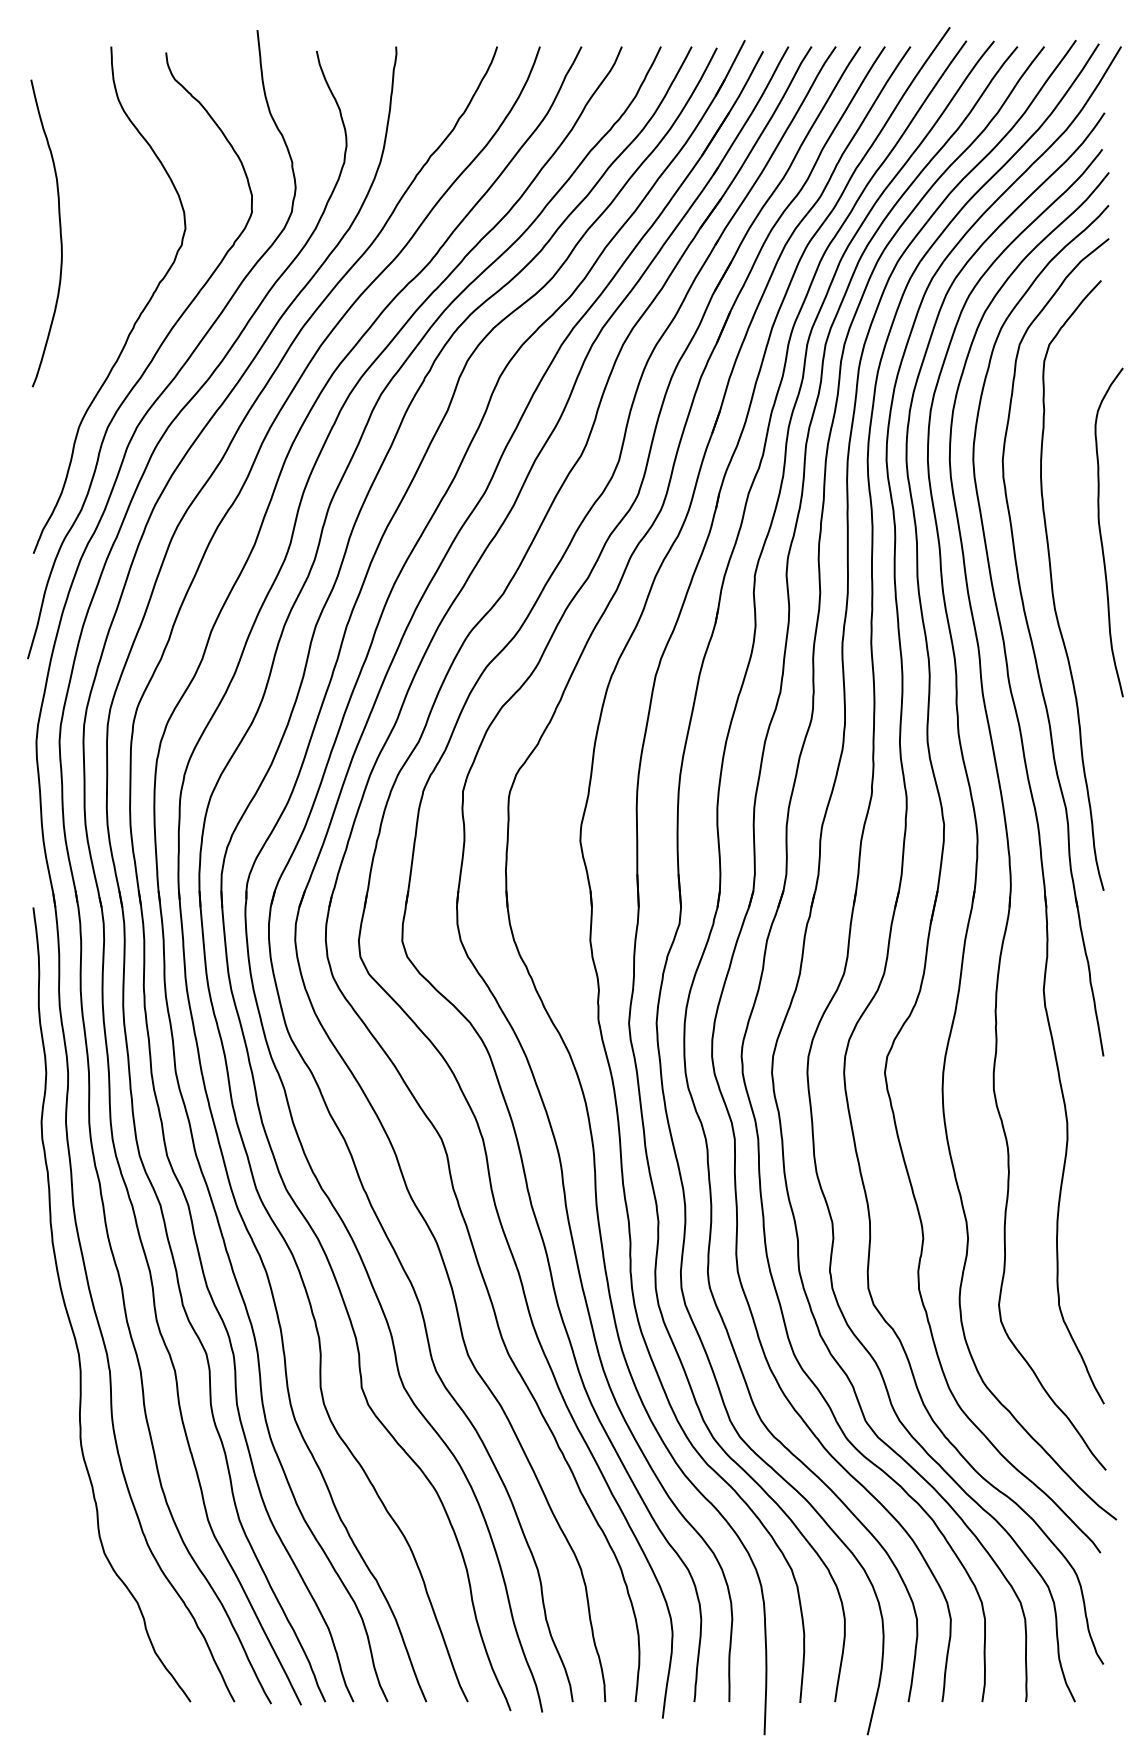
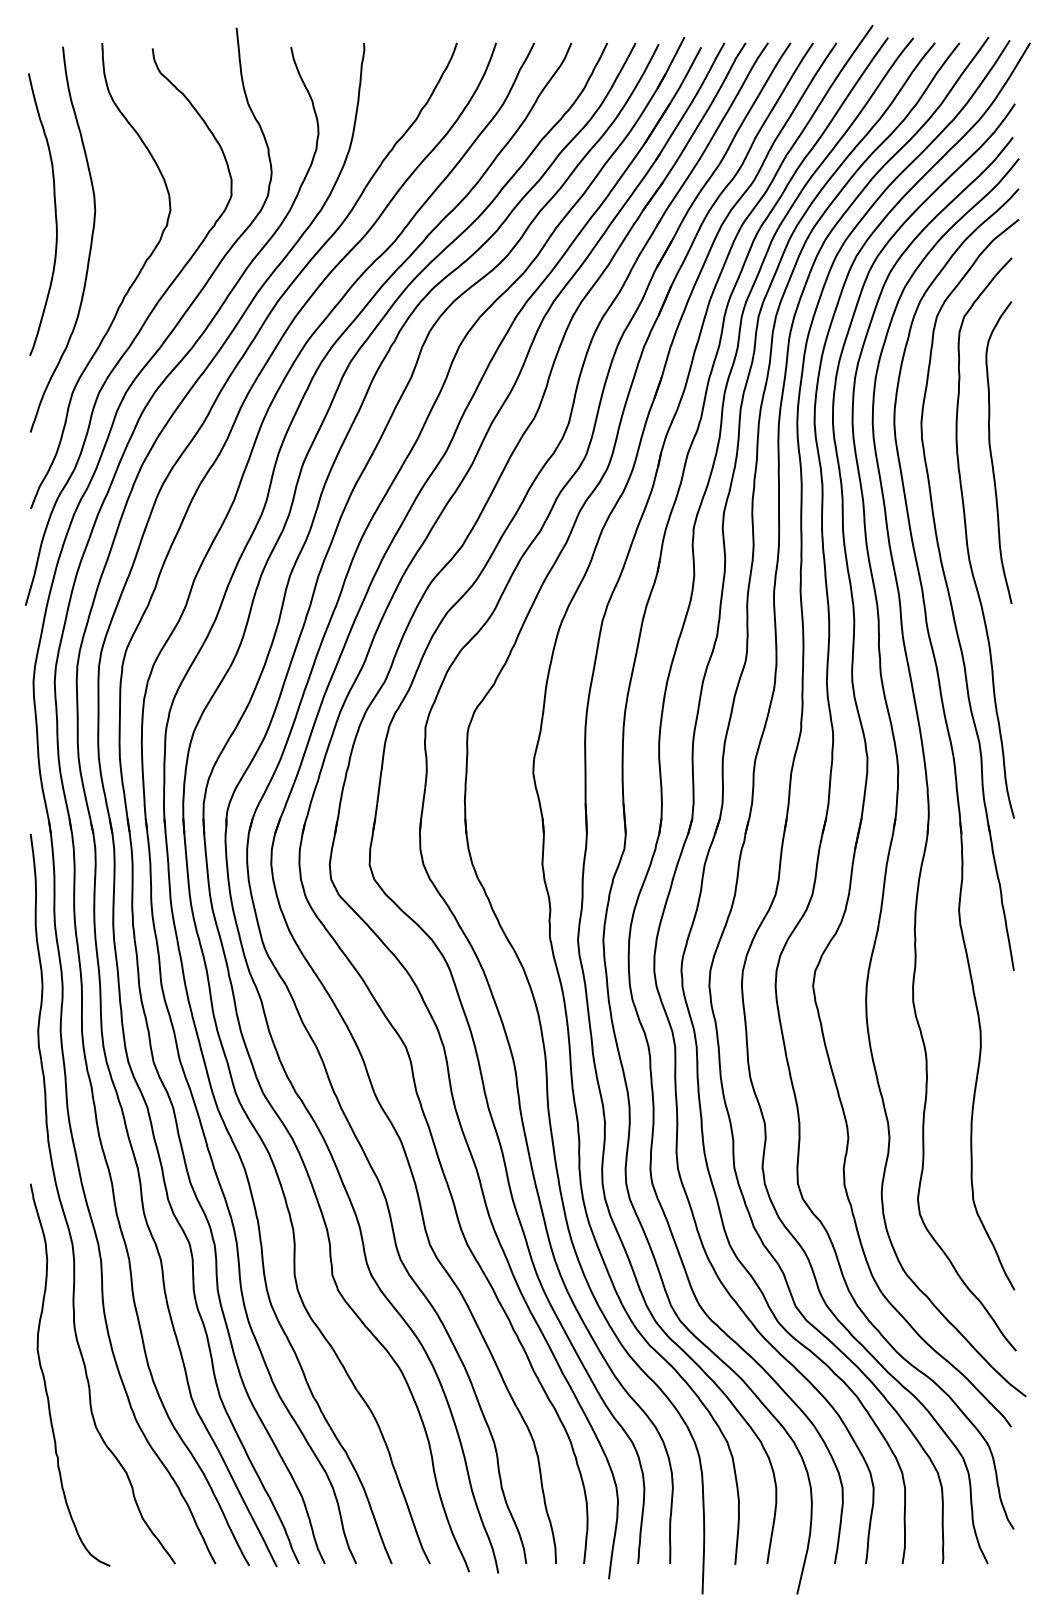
curve: (98, 262) -> (90, 241), added
curve: (1101, 532) -> (991, 452), moved
curve: (49, 1501) -> (45, 1379), added

